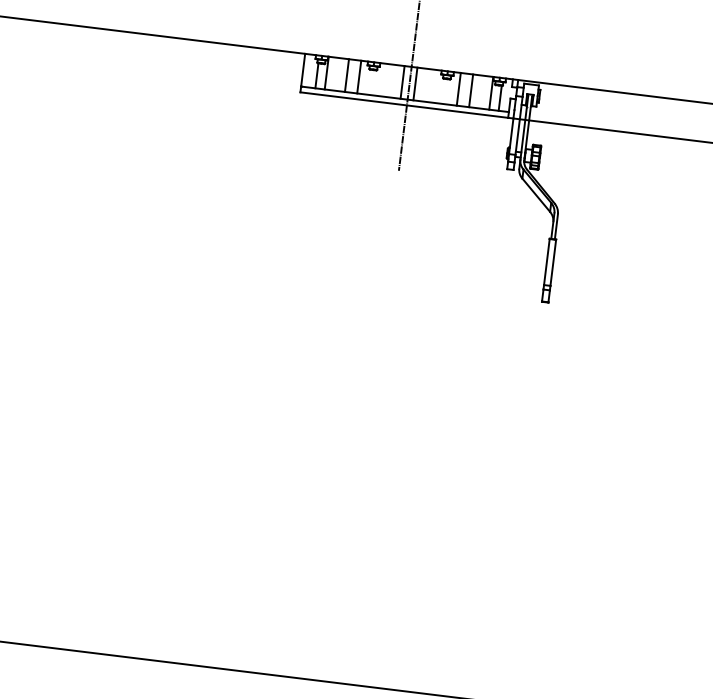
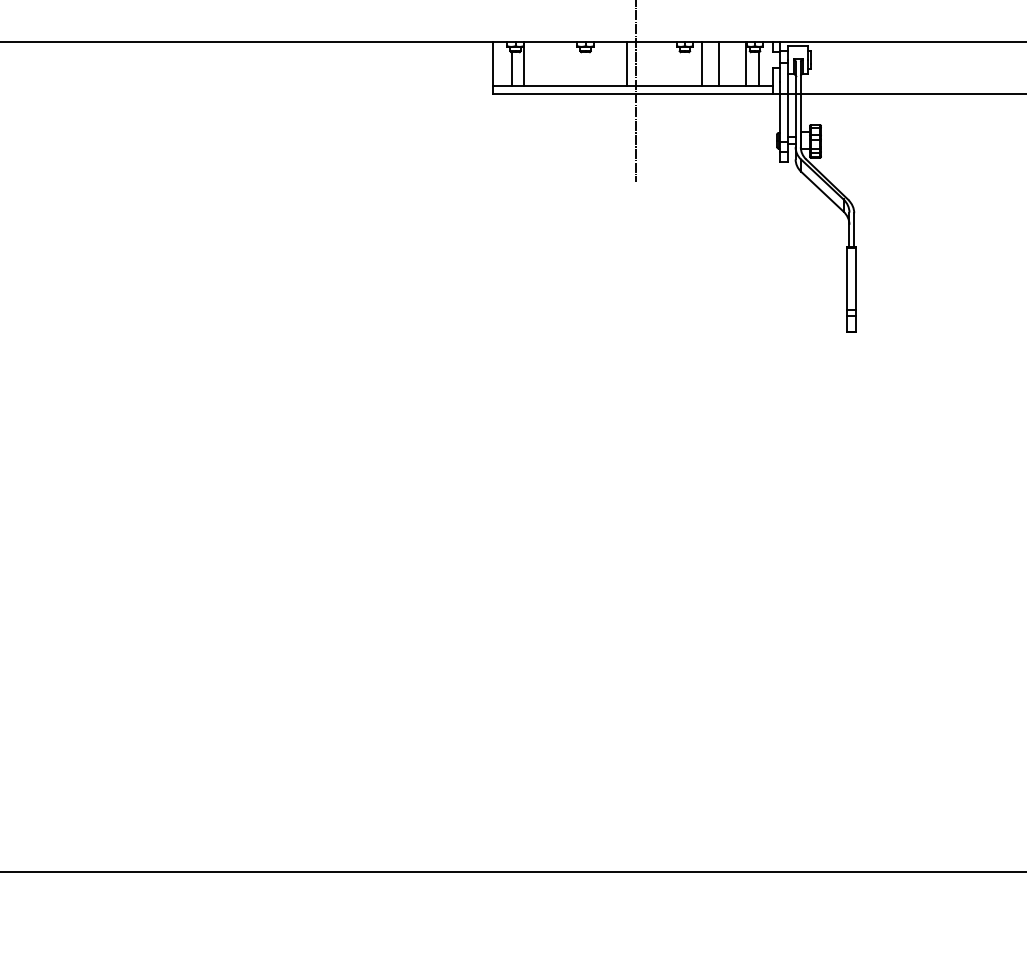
line: (346, 75) -> (551, 63), removed
line: (359, 76) -> (568, 63), removed
line: (415, 83) -> (643, 63), removed

